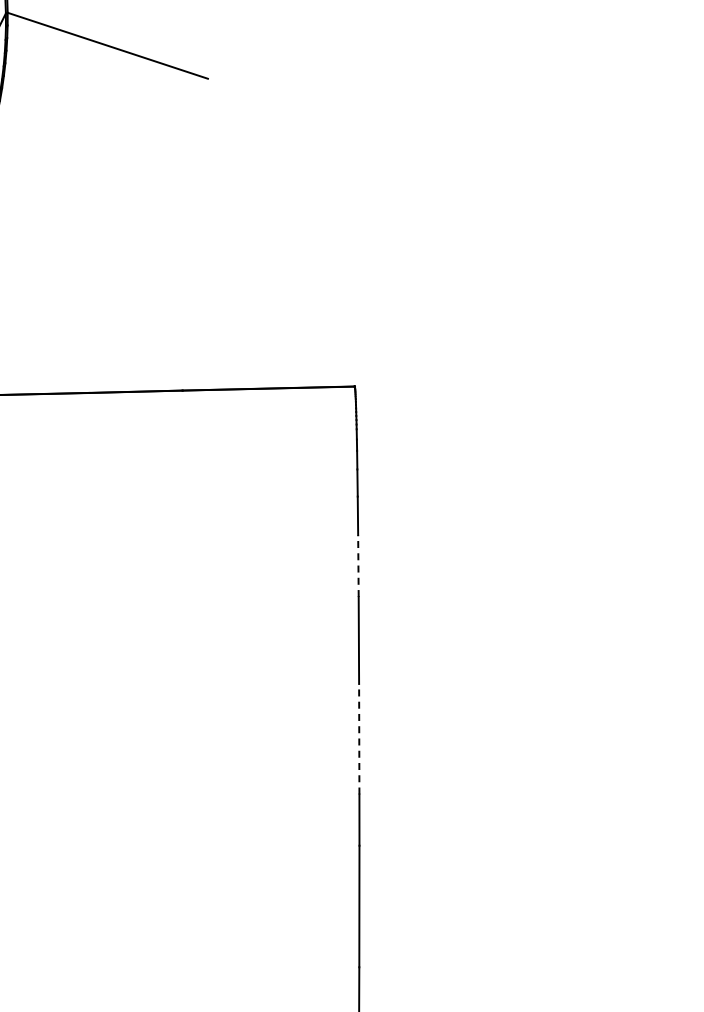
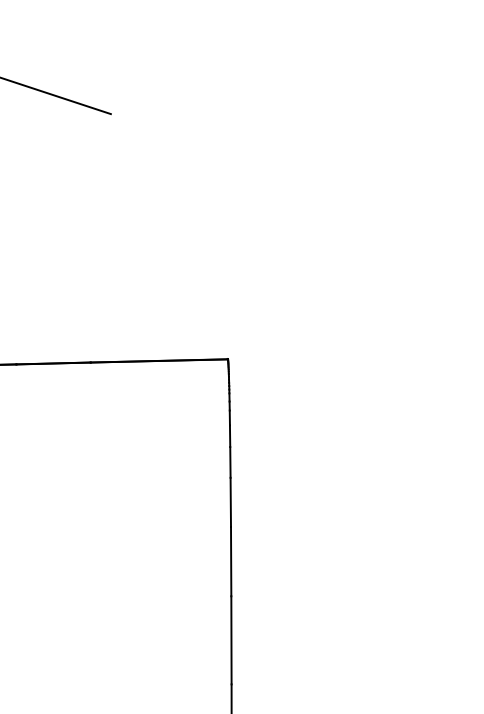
line: (358, 566) -> (230, 502), dashed -> solid
line: (359, 738) -> (231, 639), dashed -> solid

